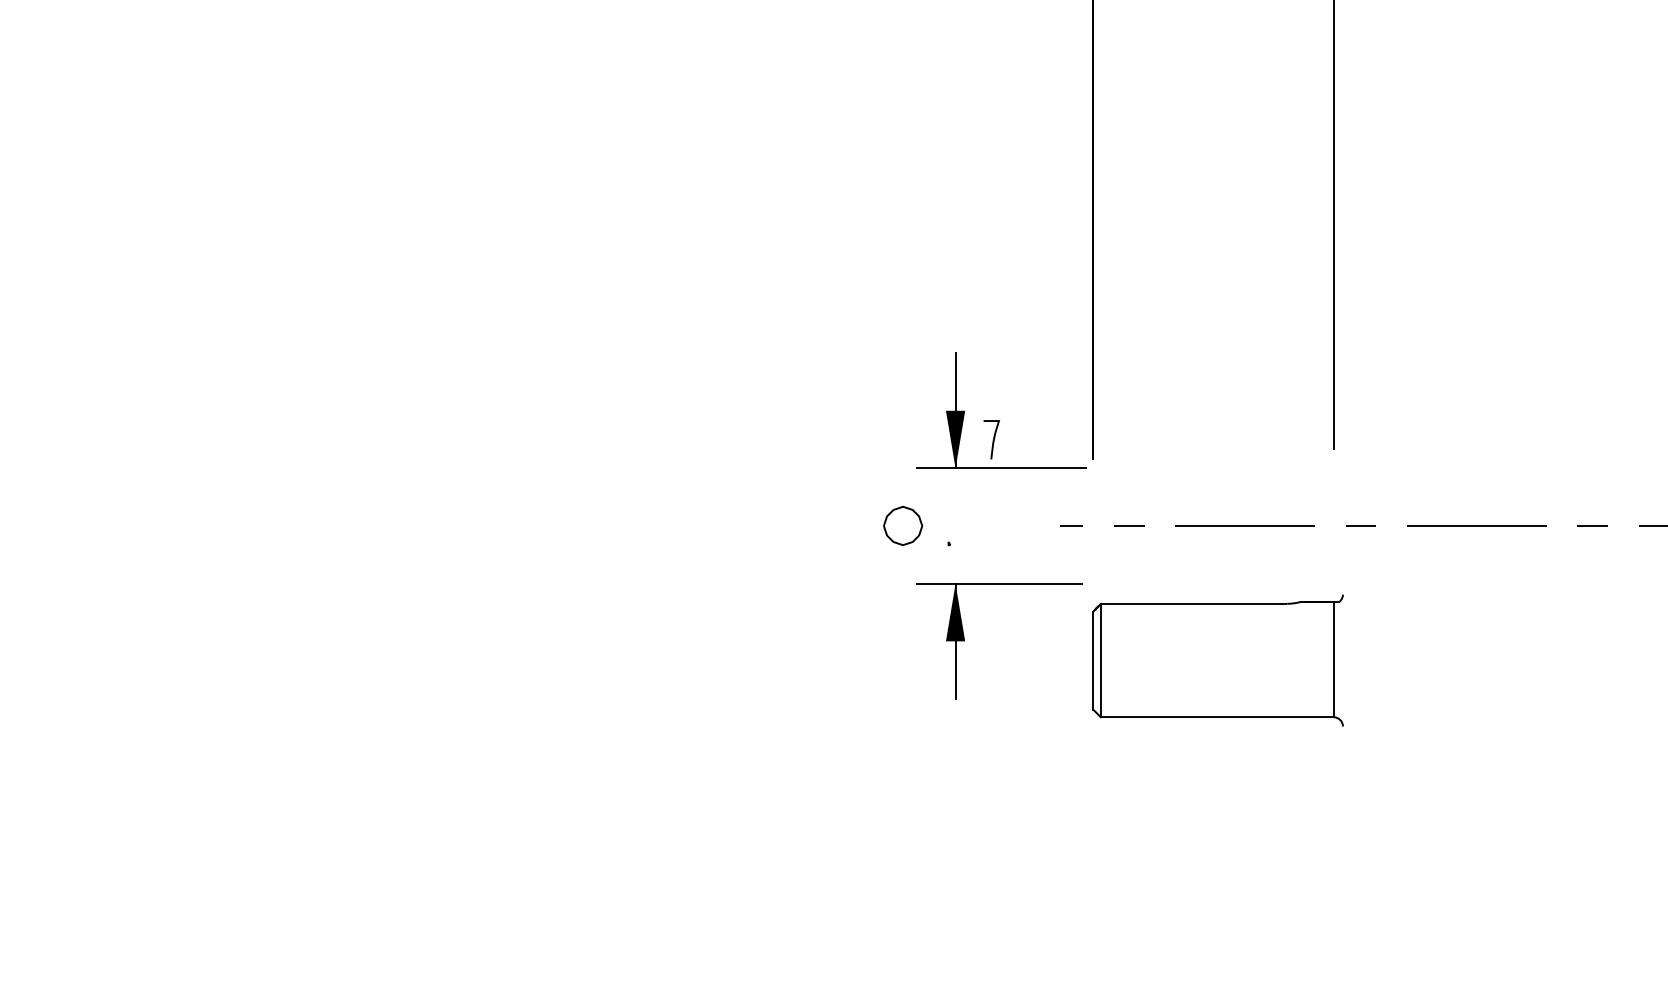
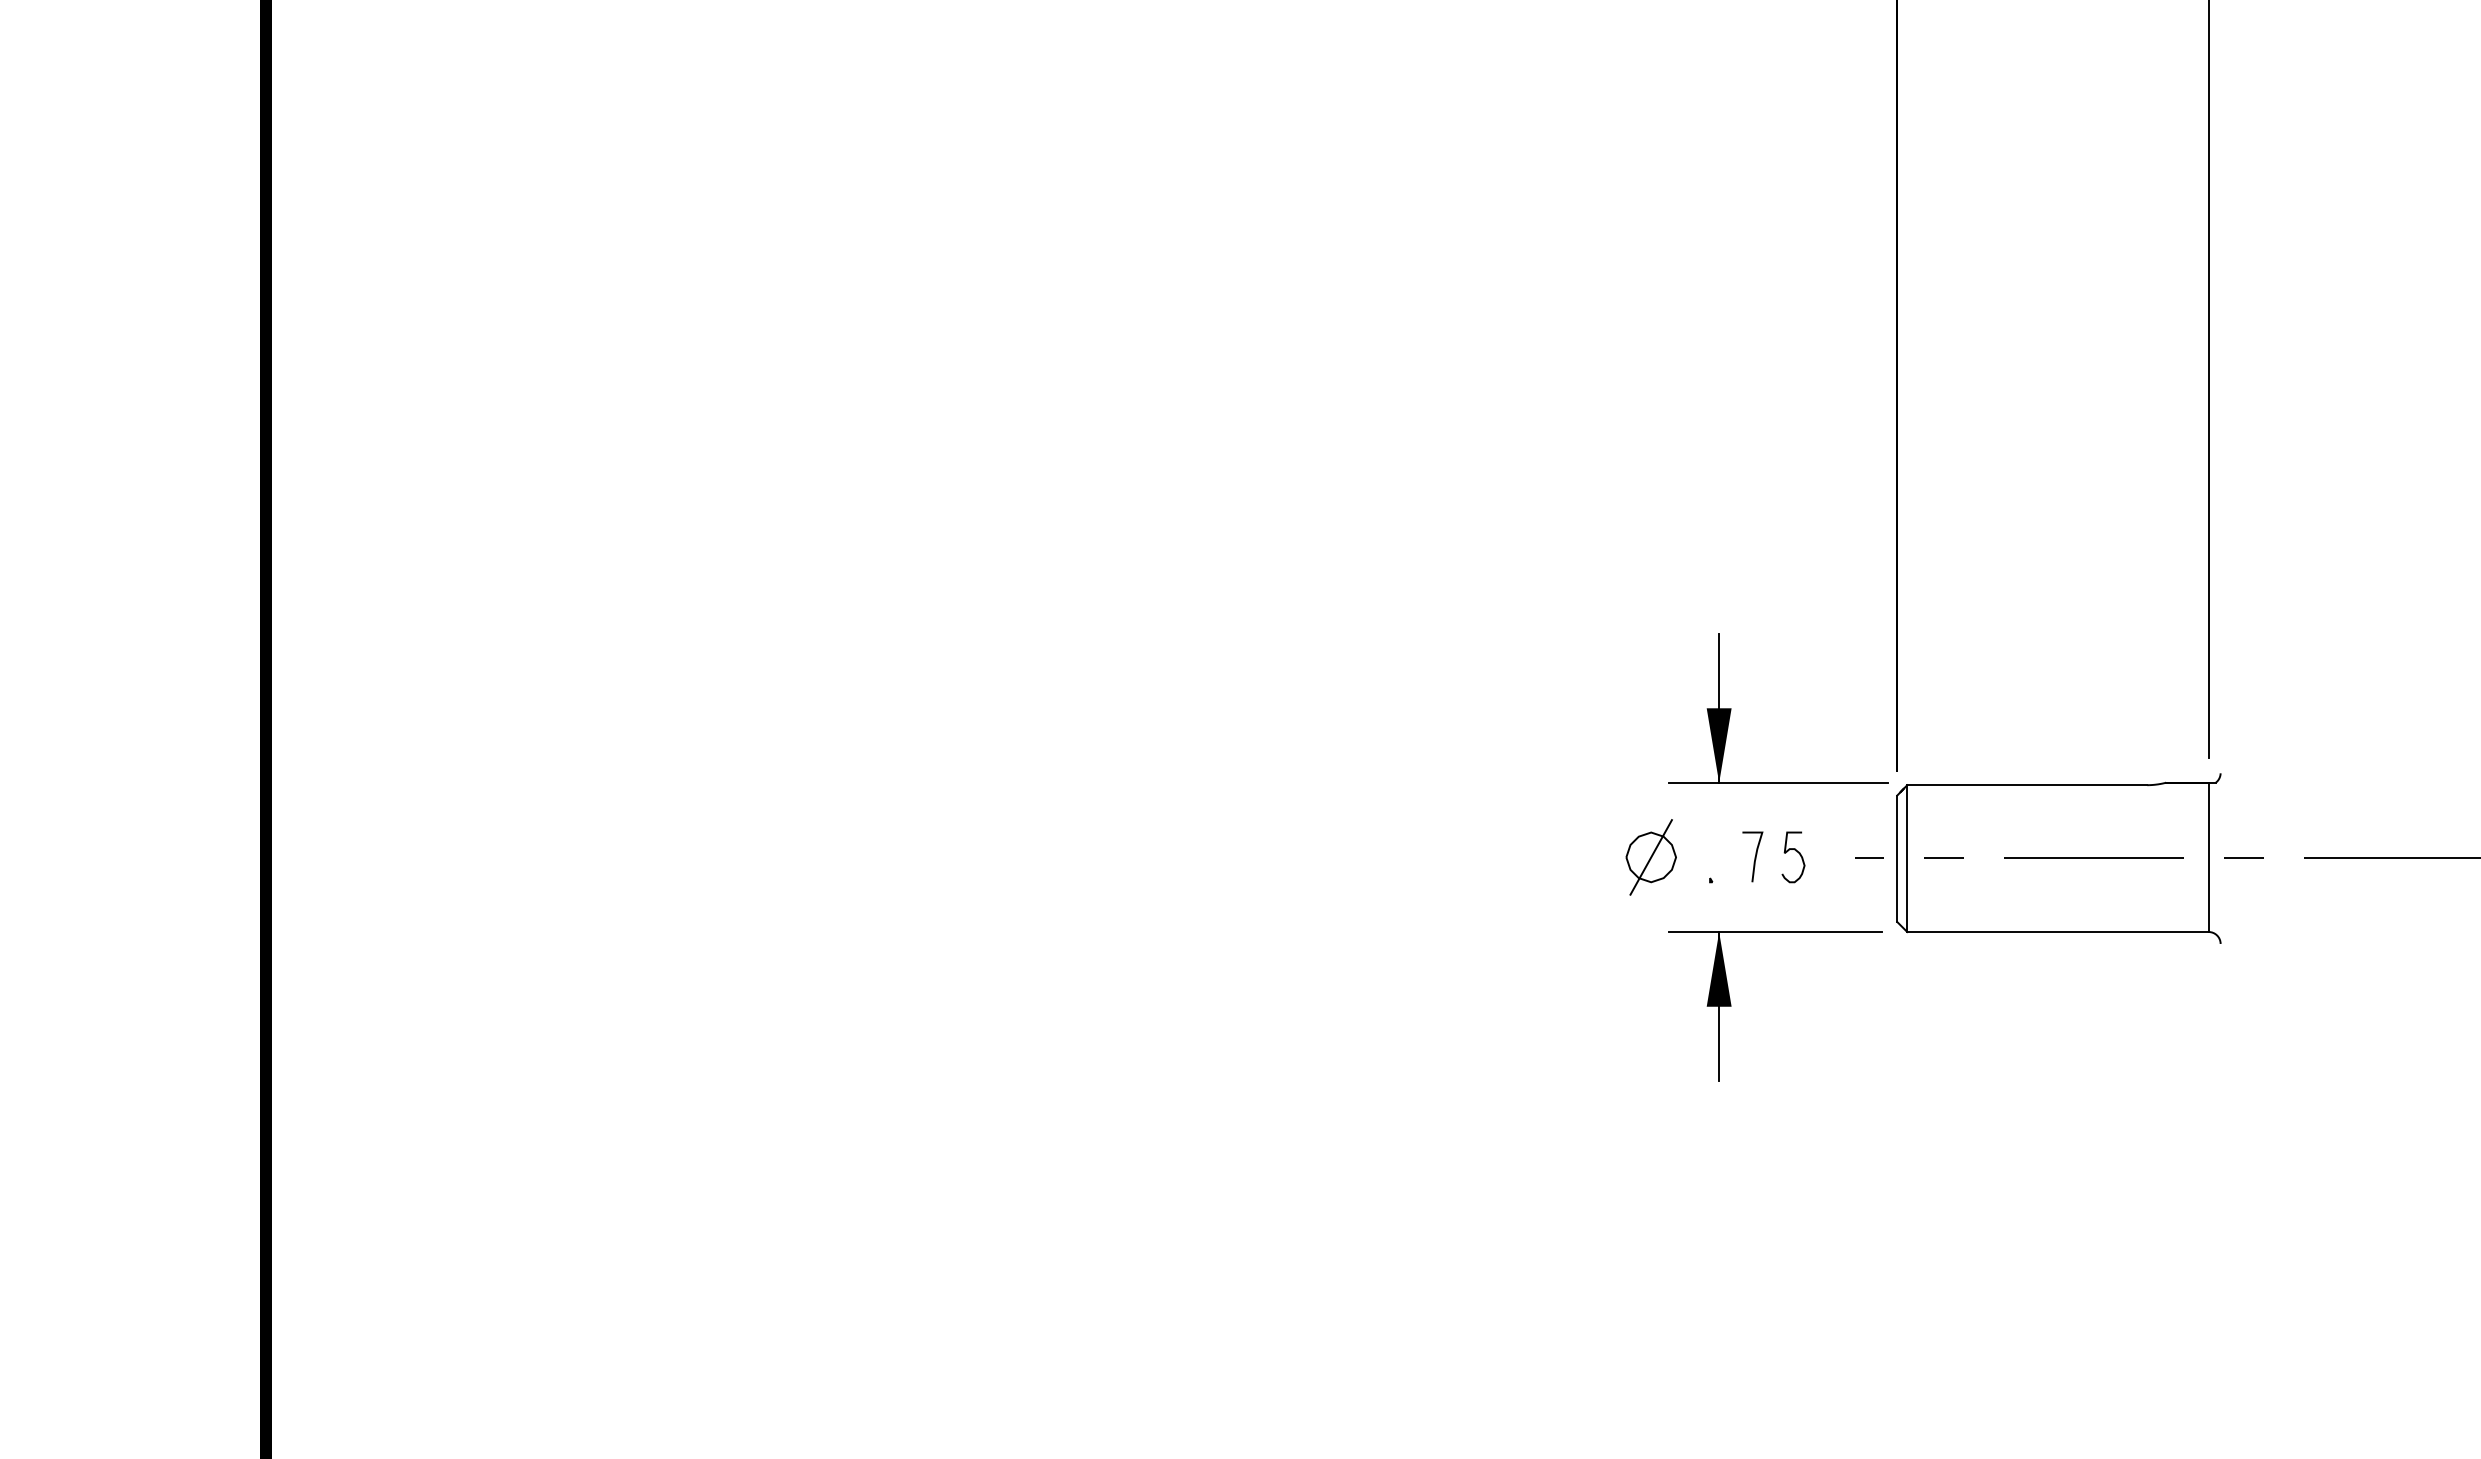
curve: (992, 440) -> (1754, 857), moved
curve: (1014, 521) -> (1795, 851), added
line: (902, 526) -> (1650, 857), added
part: (1217, 660) -> (2058, 858), moved

